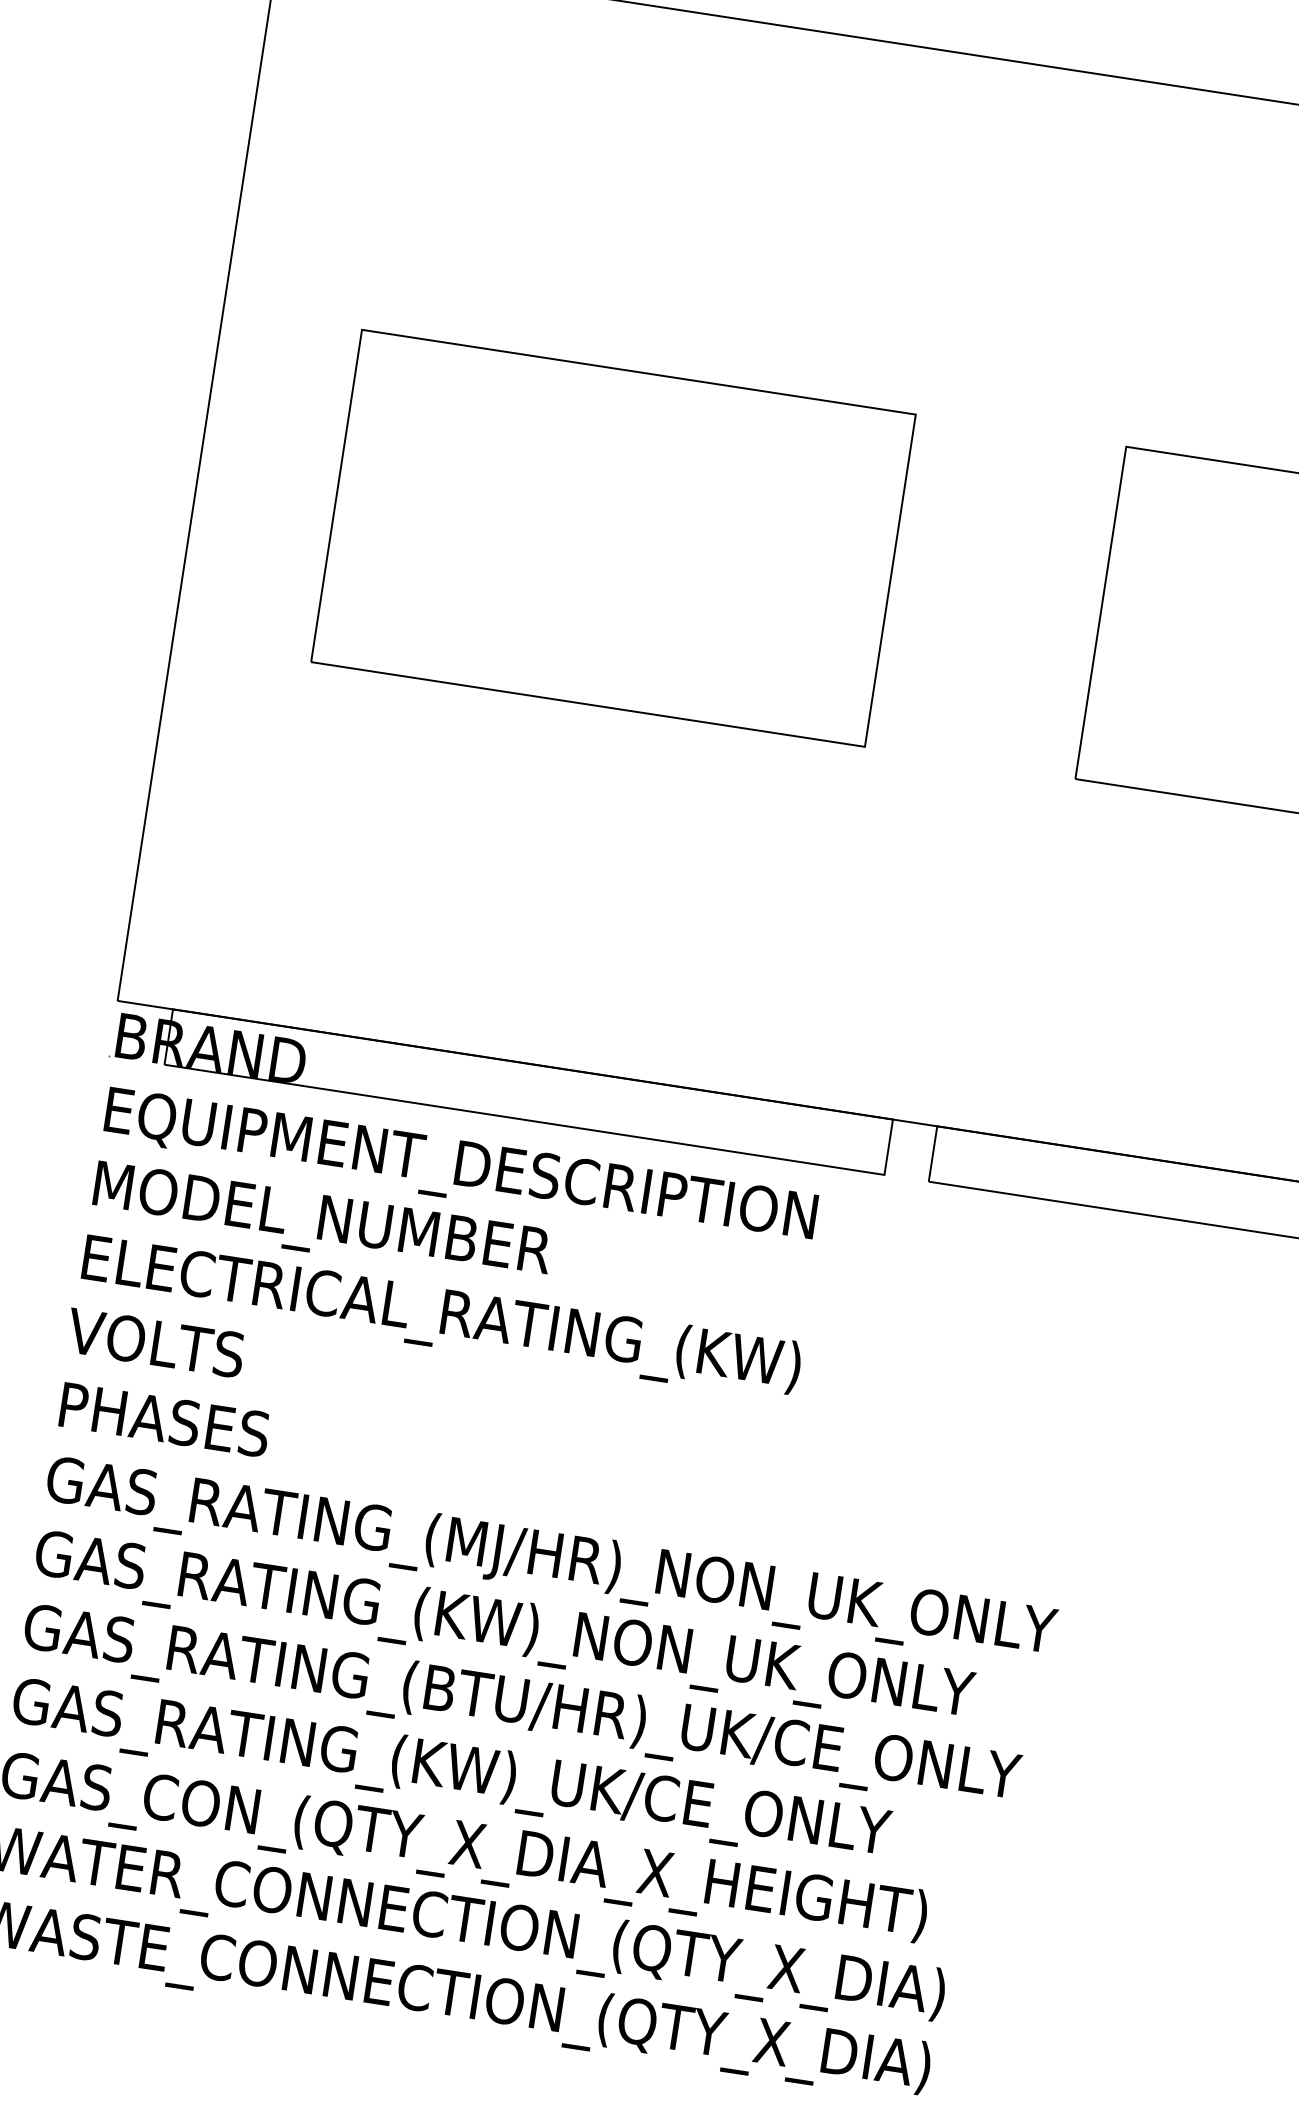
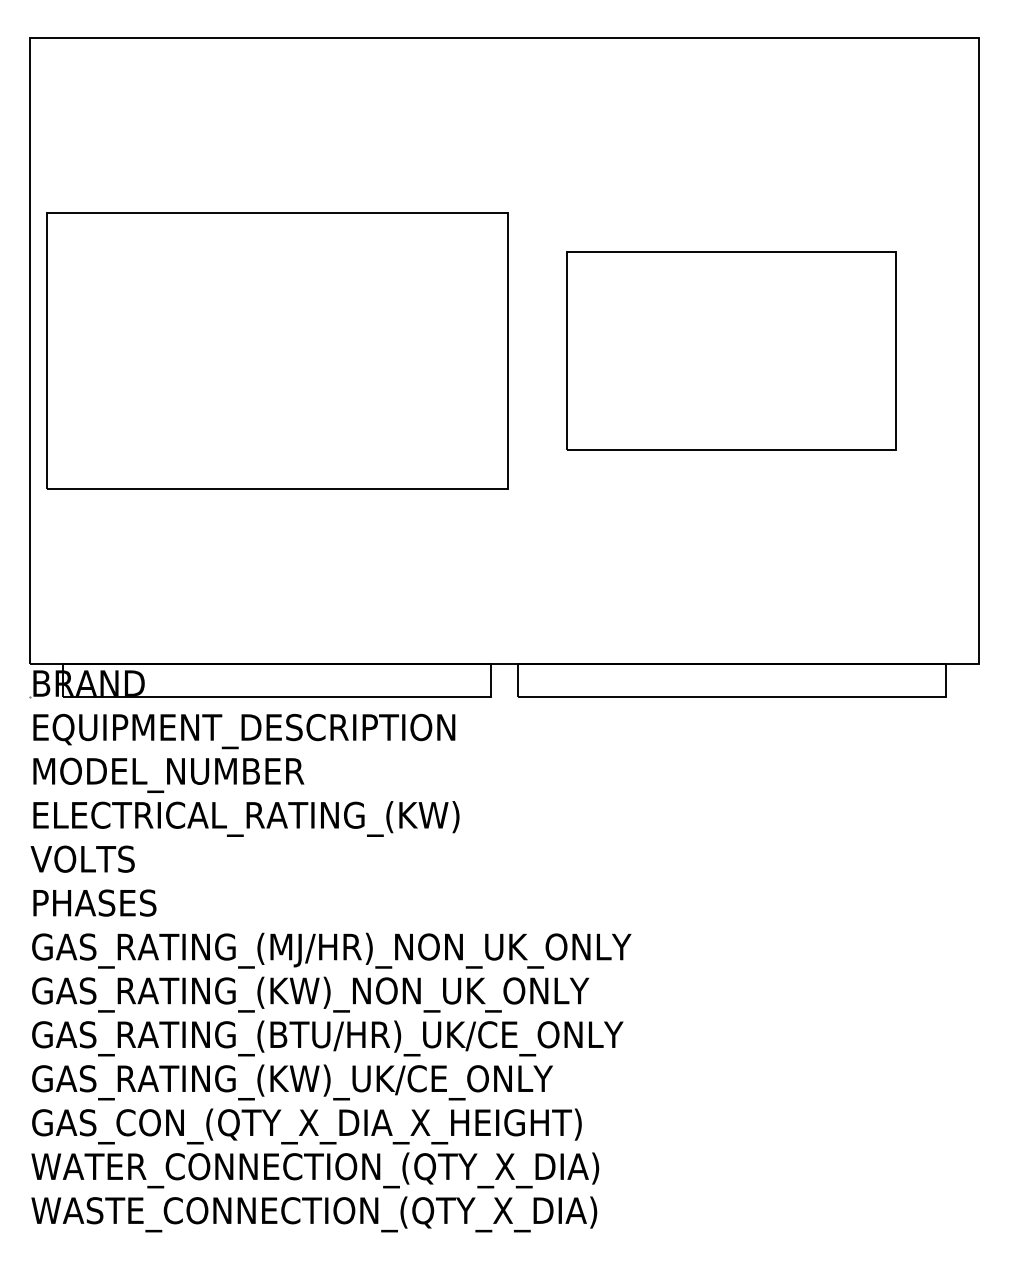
part: (614, 537) -> (277, 350), size x1.4

